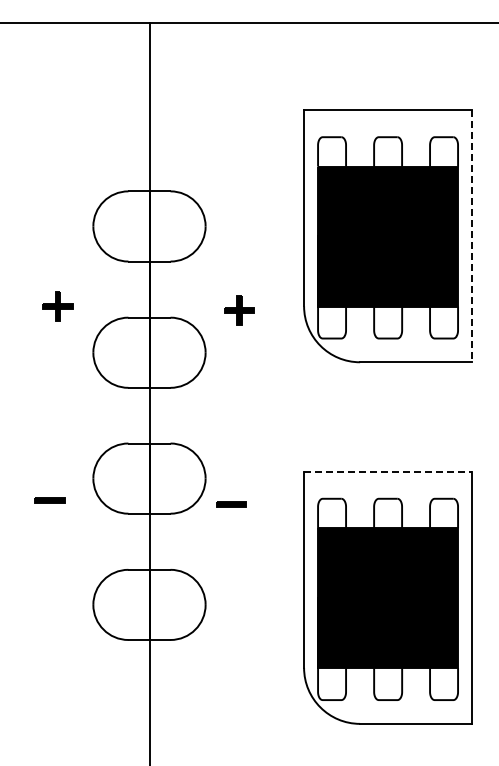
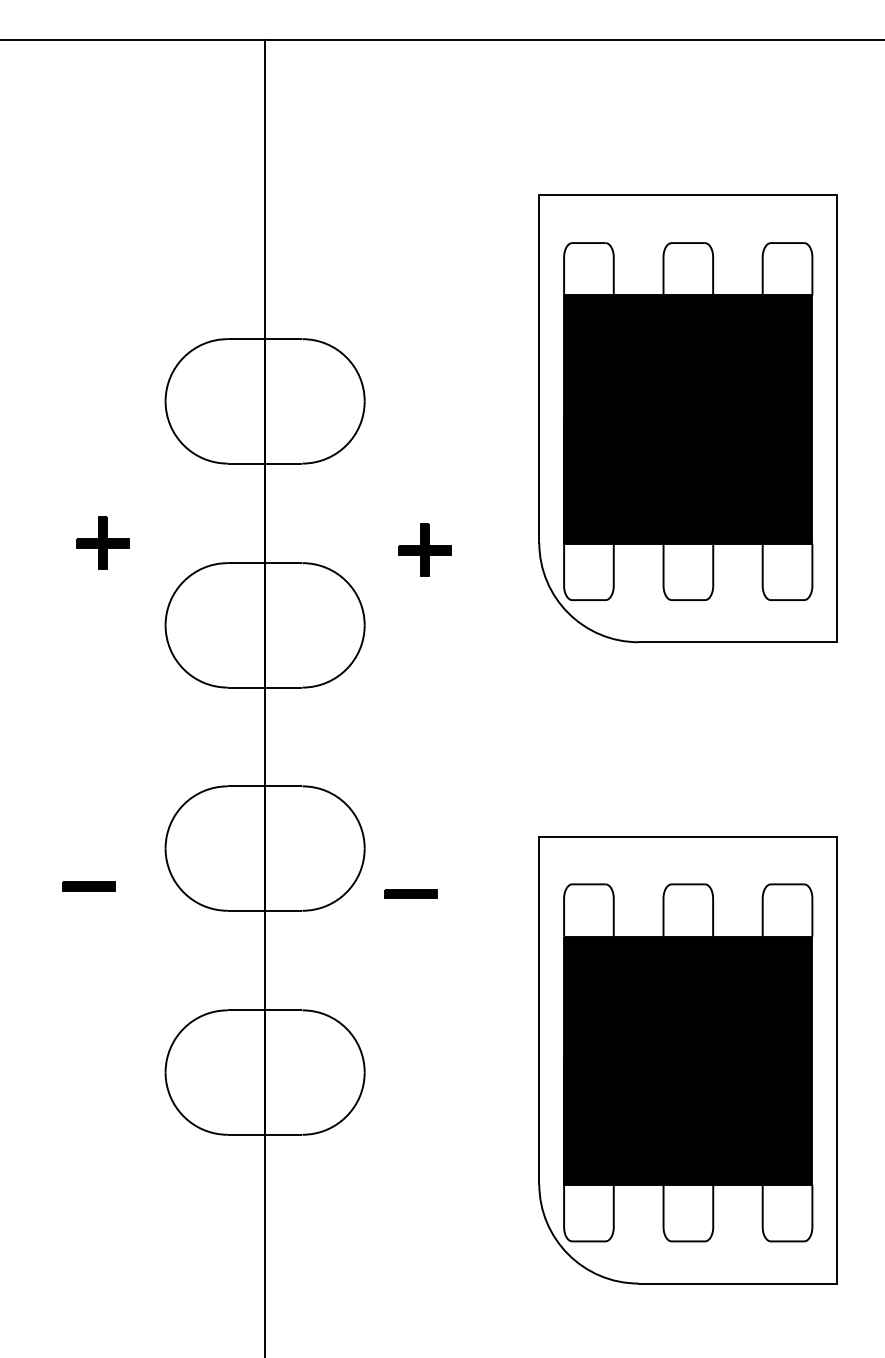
line: (472, 236) -> (837, 419), dashed -> solid
line: (388, 471) -> (689, 835), dashed -> solid

